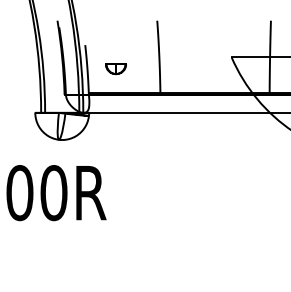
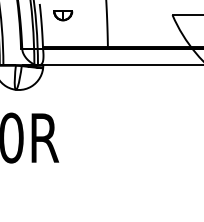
part: (115, 69) -> (62, 16), moved

